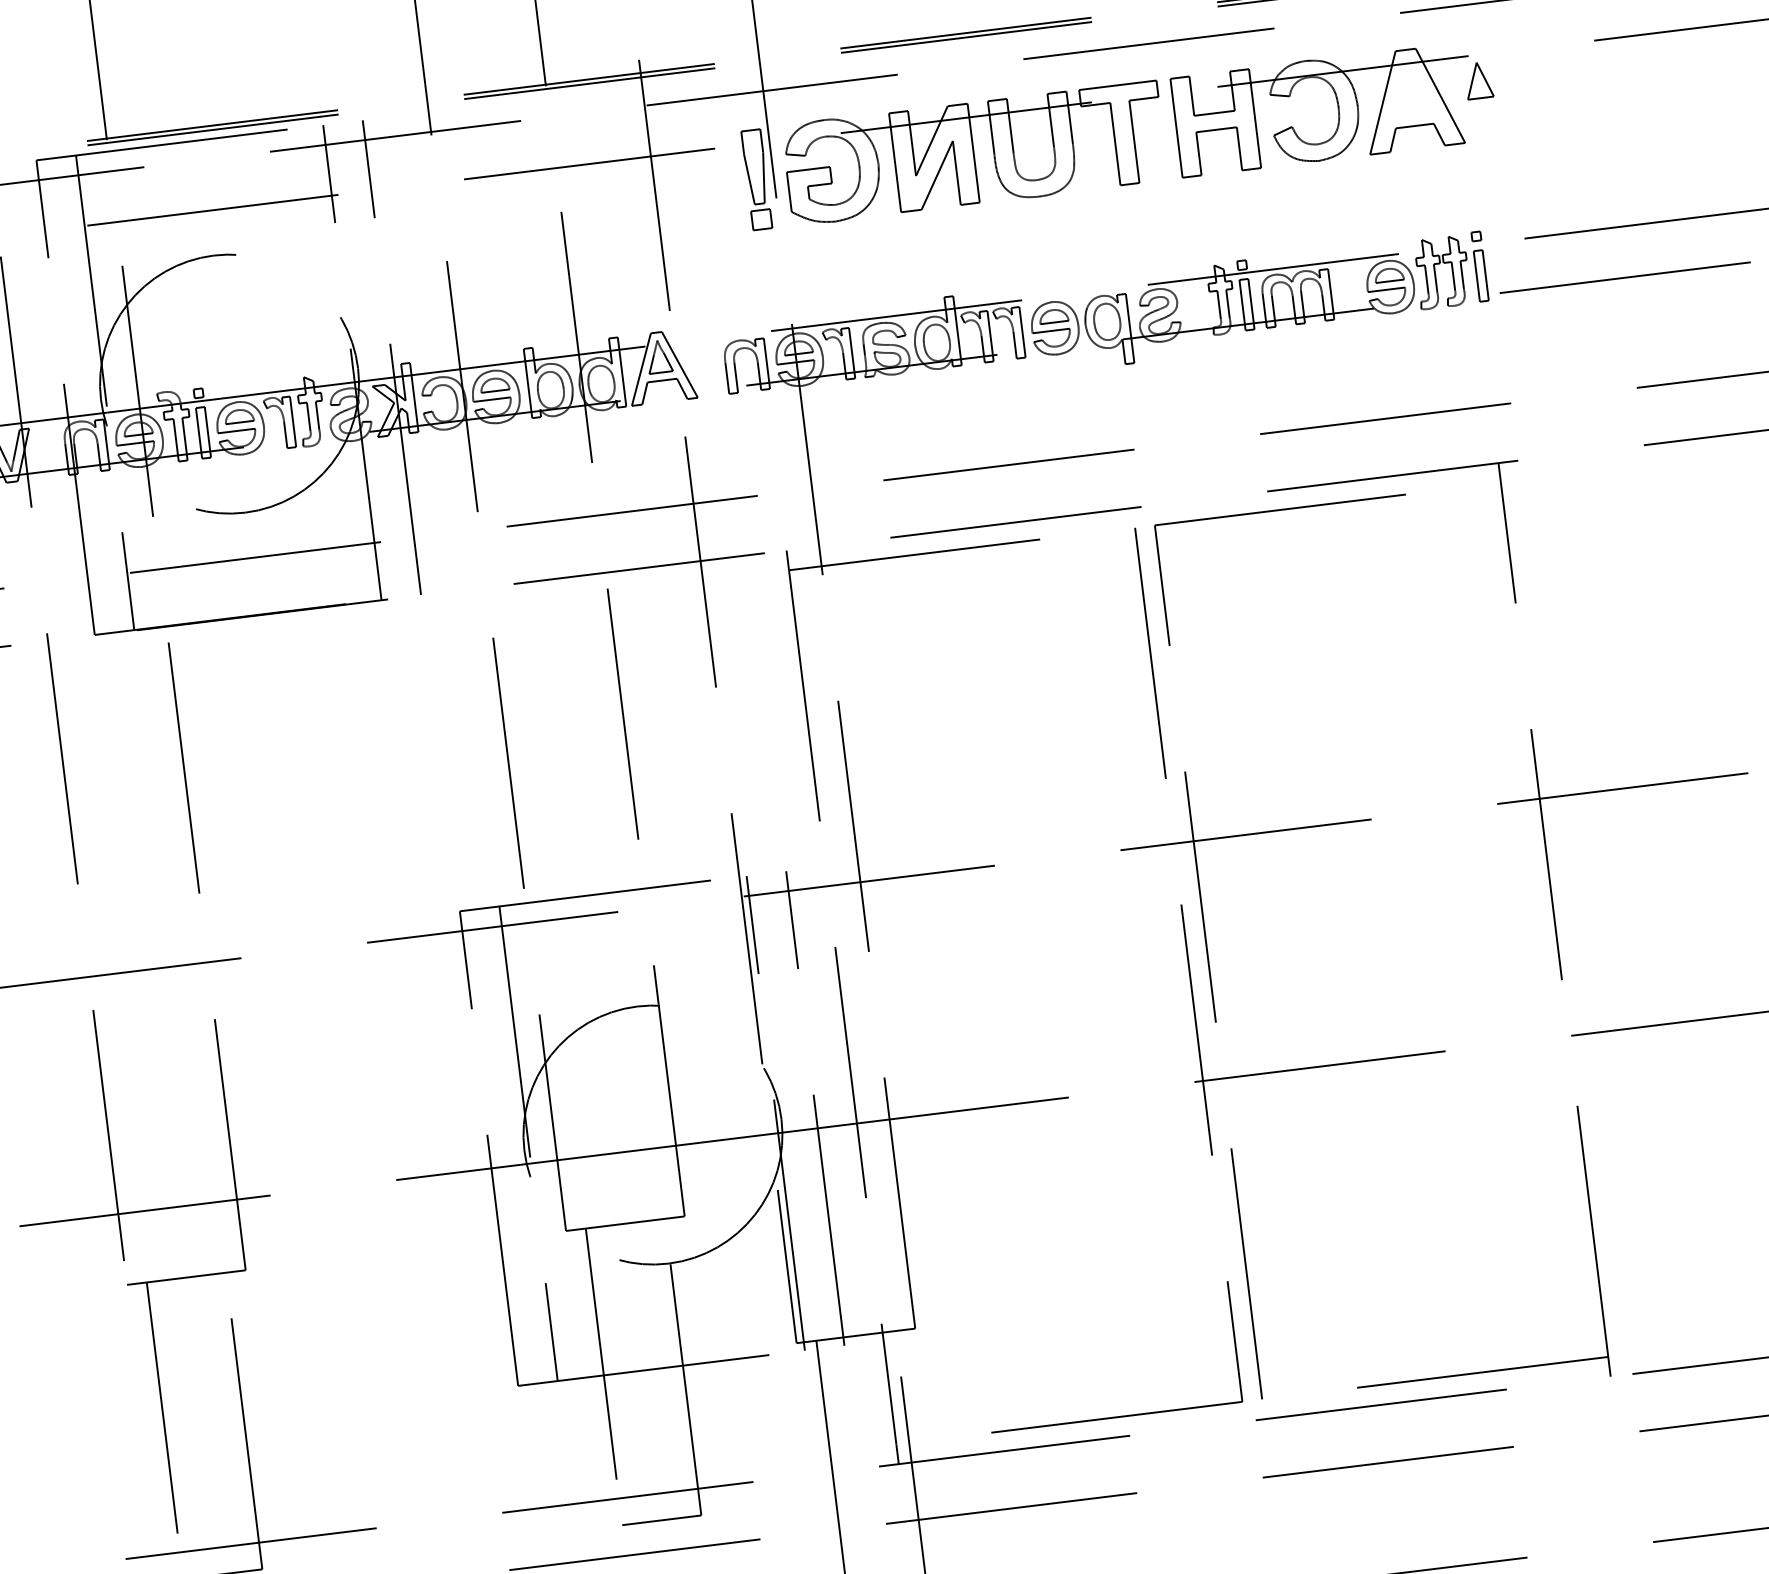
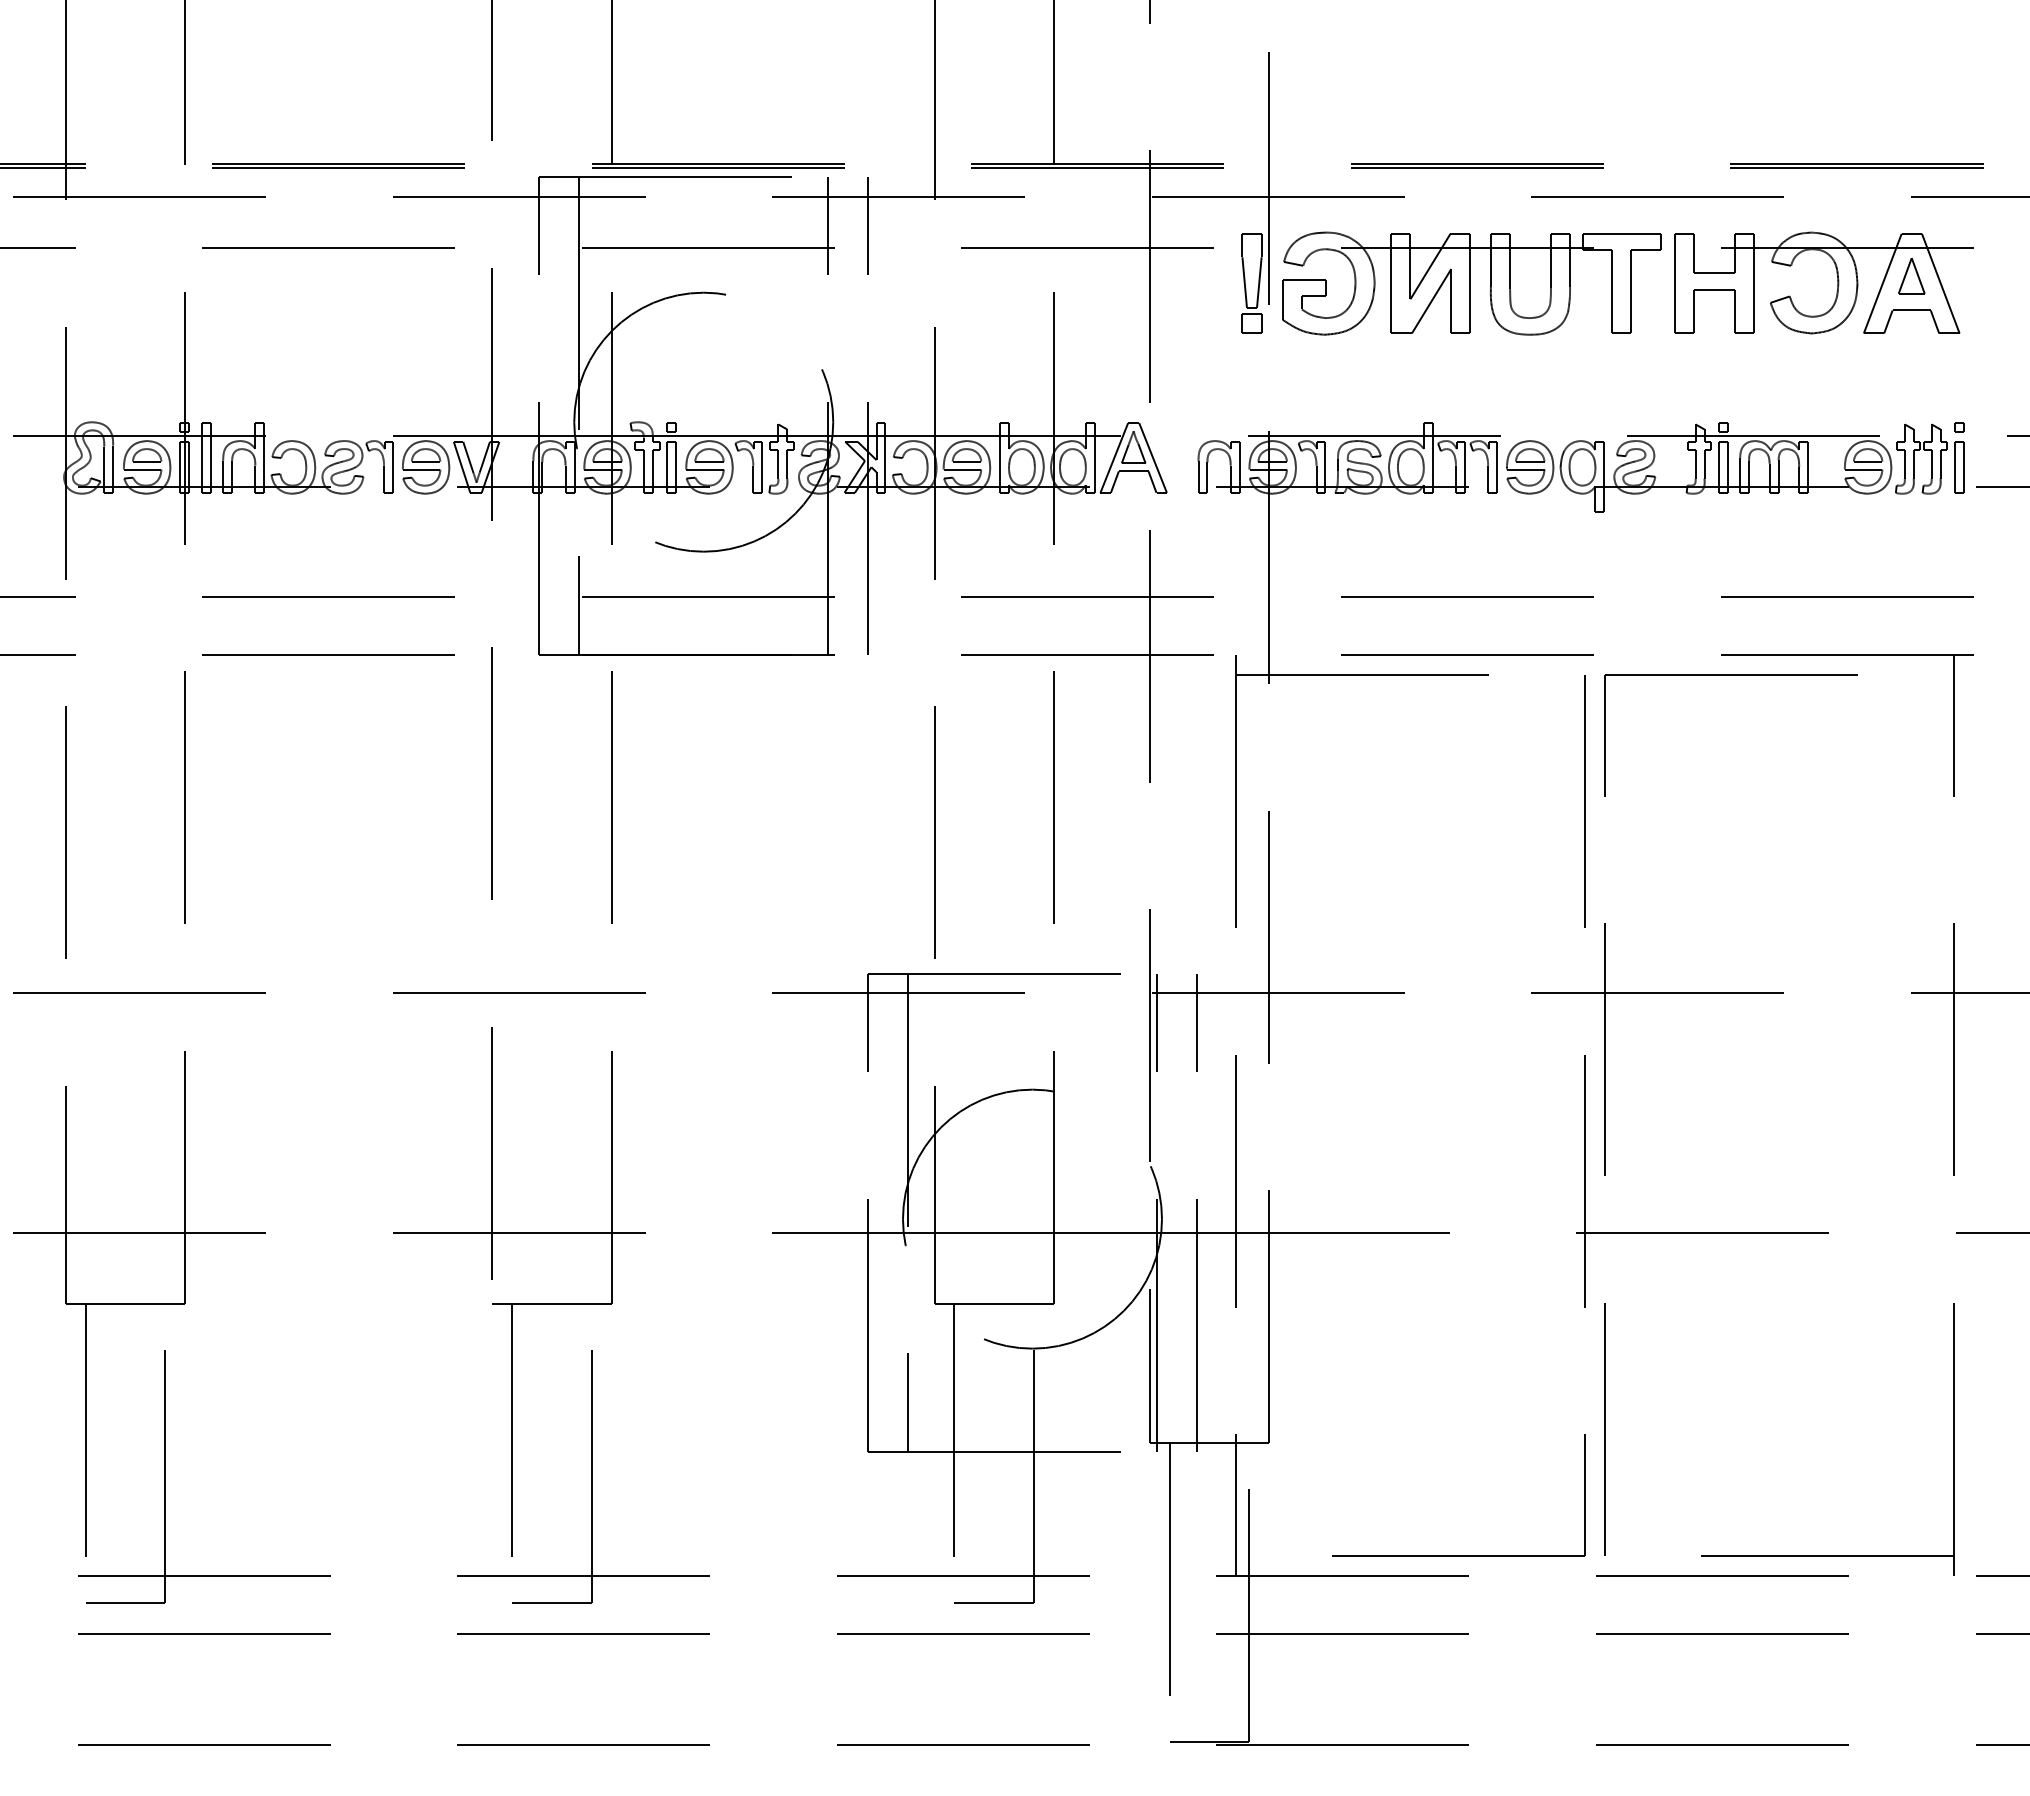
part: (1478, 80) -> (1911, 276), moved

